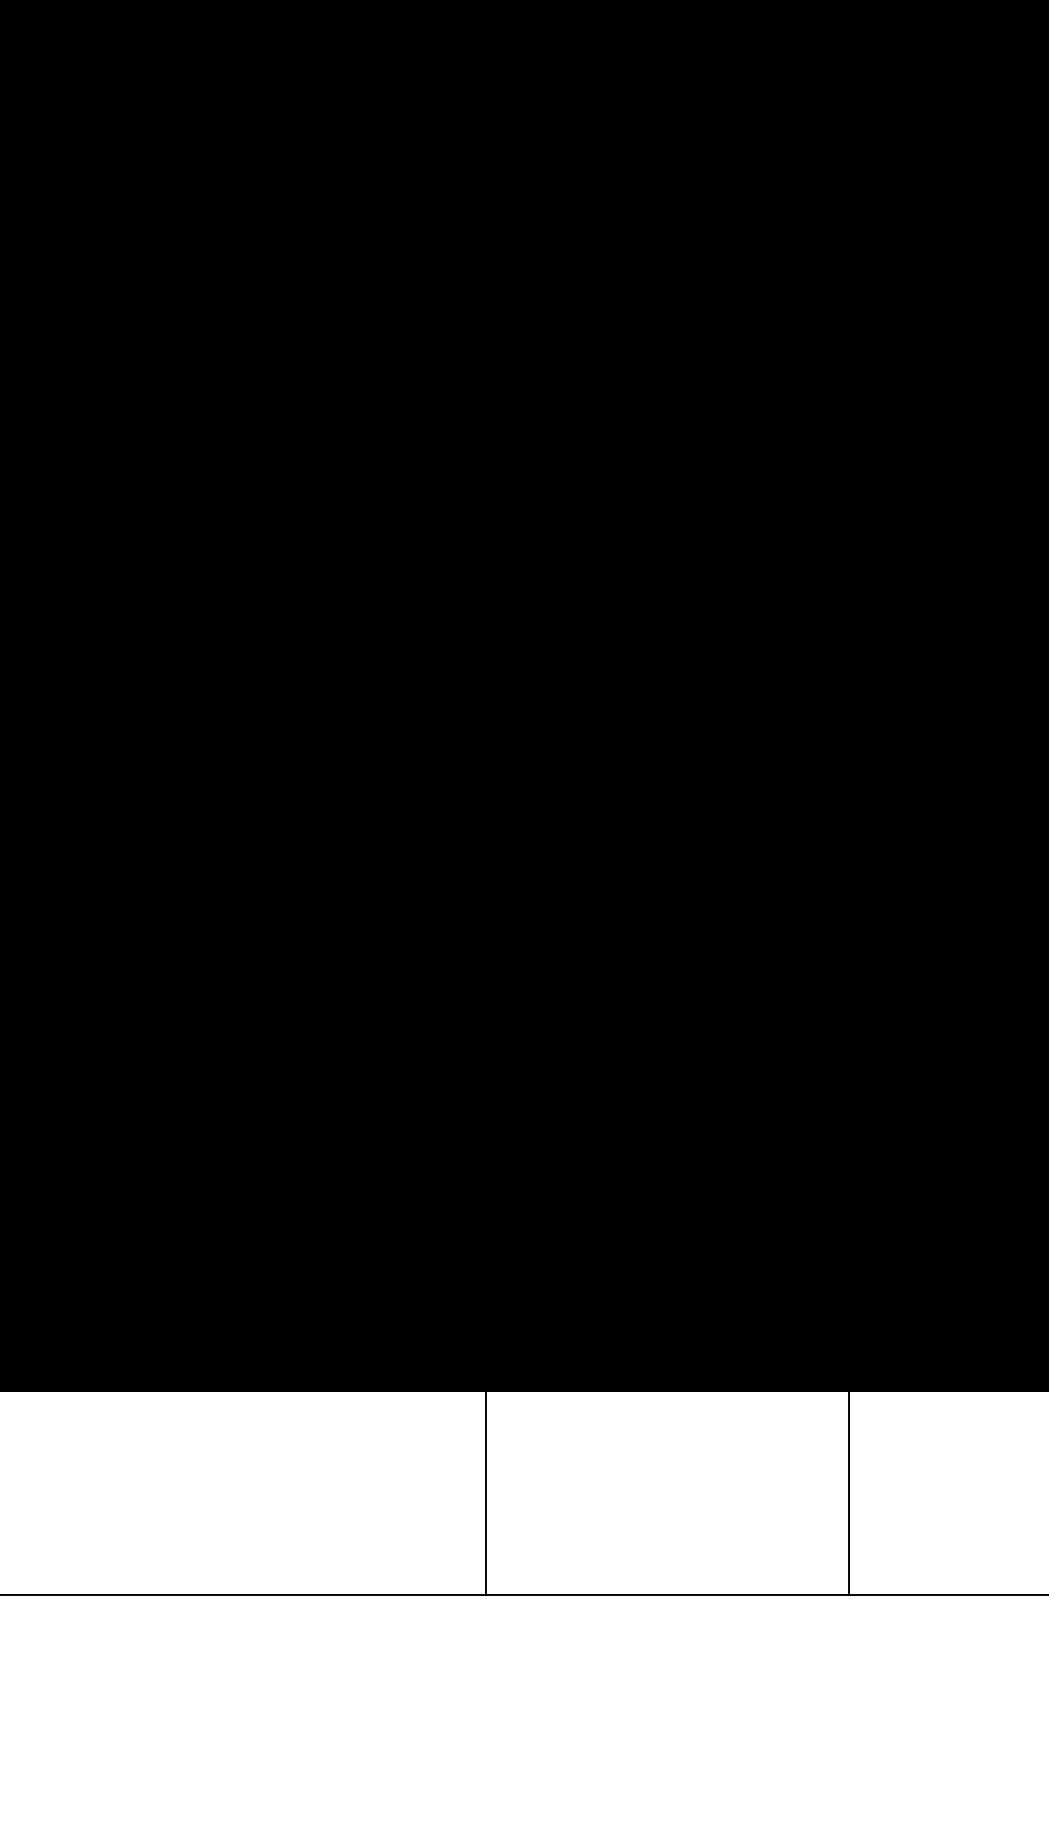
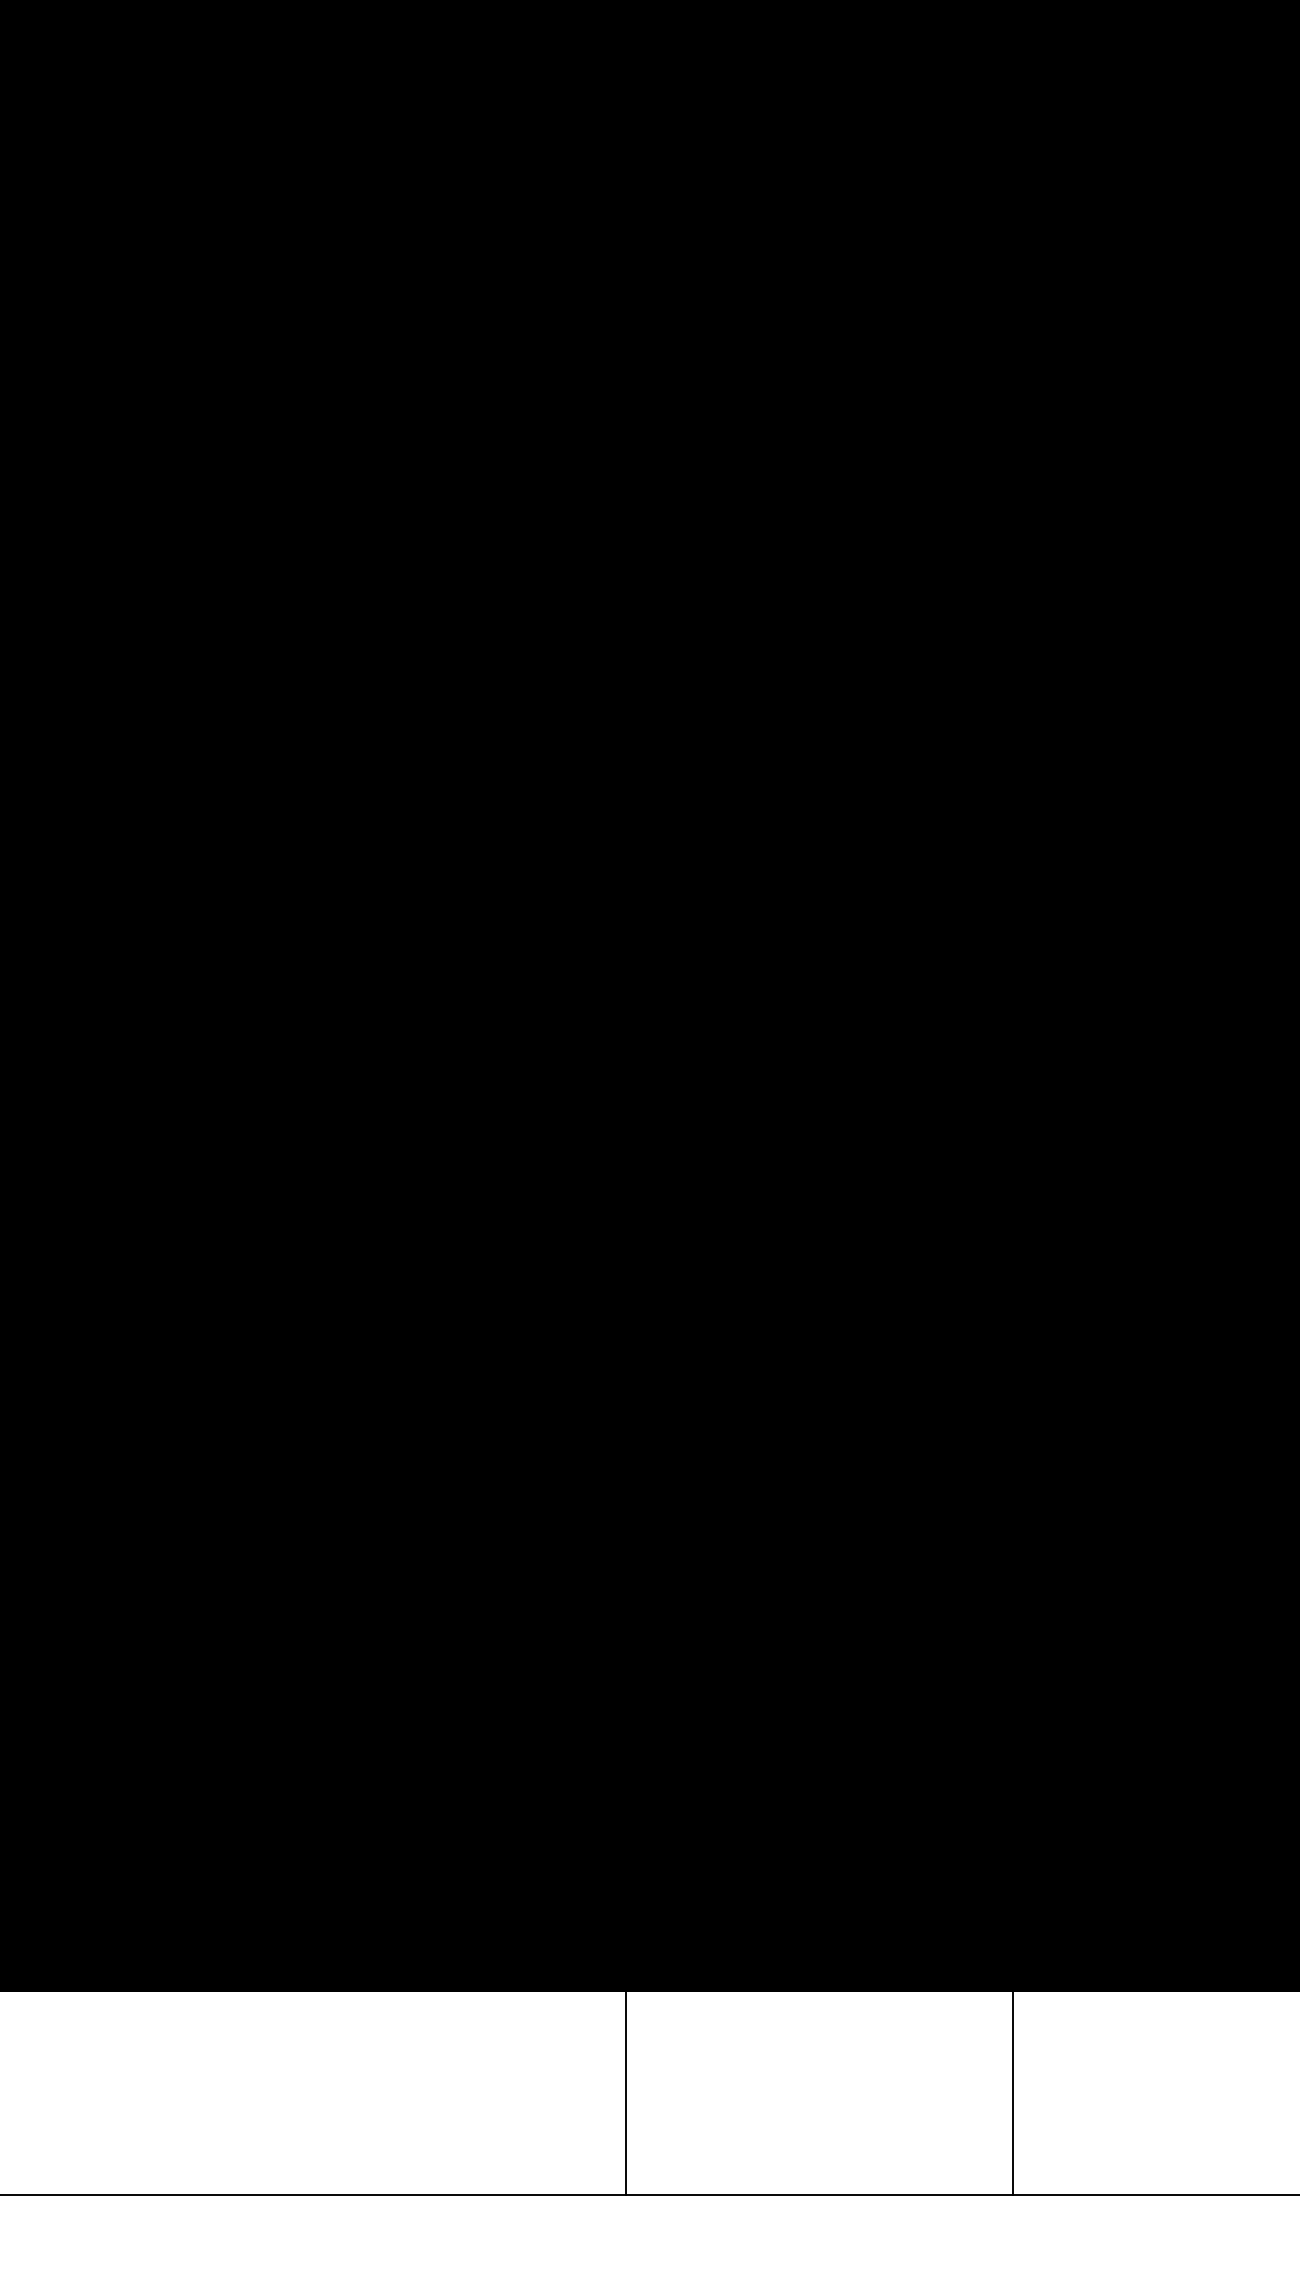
line: (485, 1492) -> (625, 2092), moved
line: (848, 1492) -> (1012, 2092), moved

